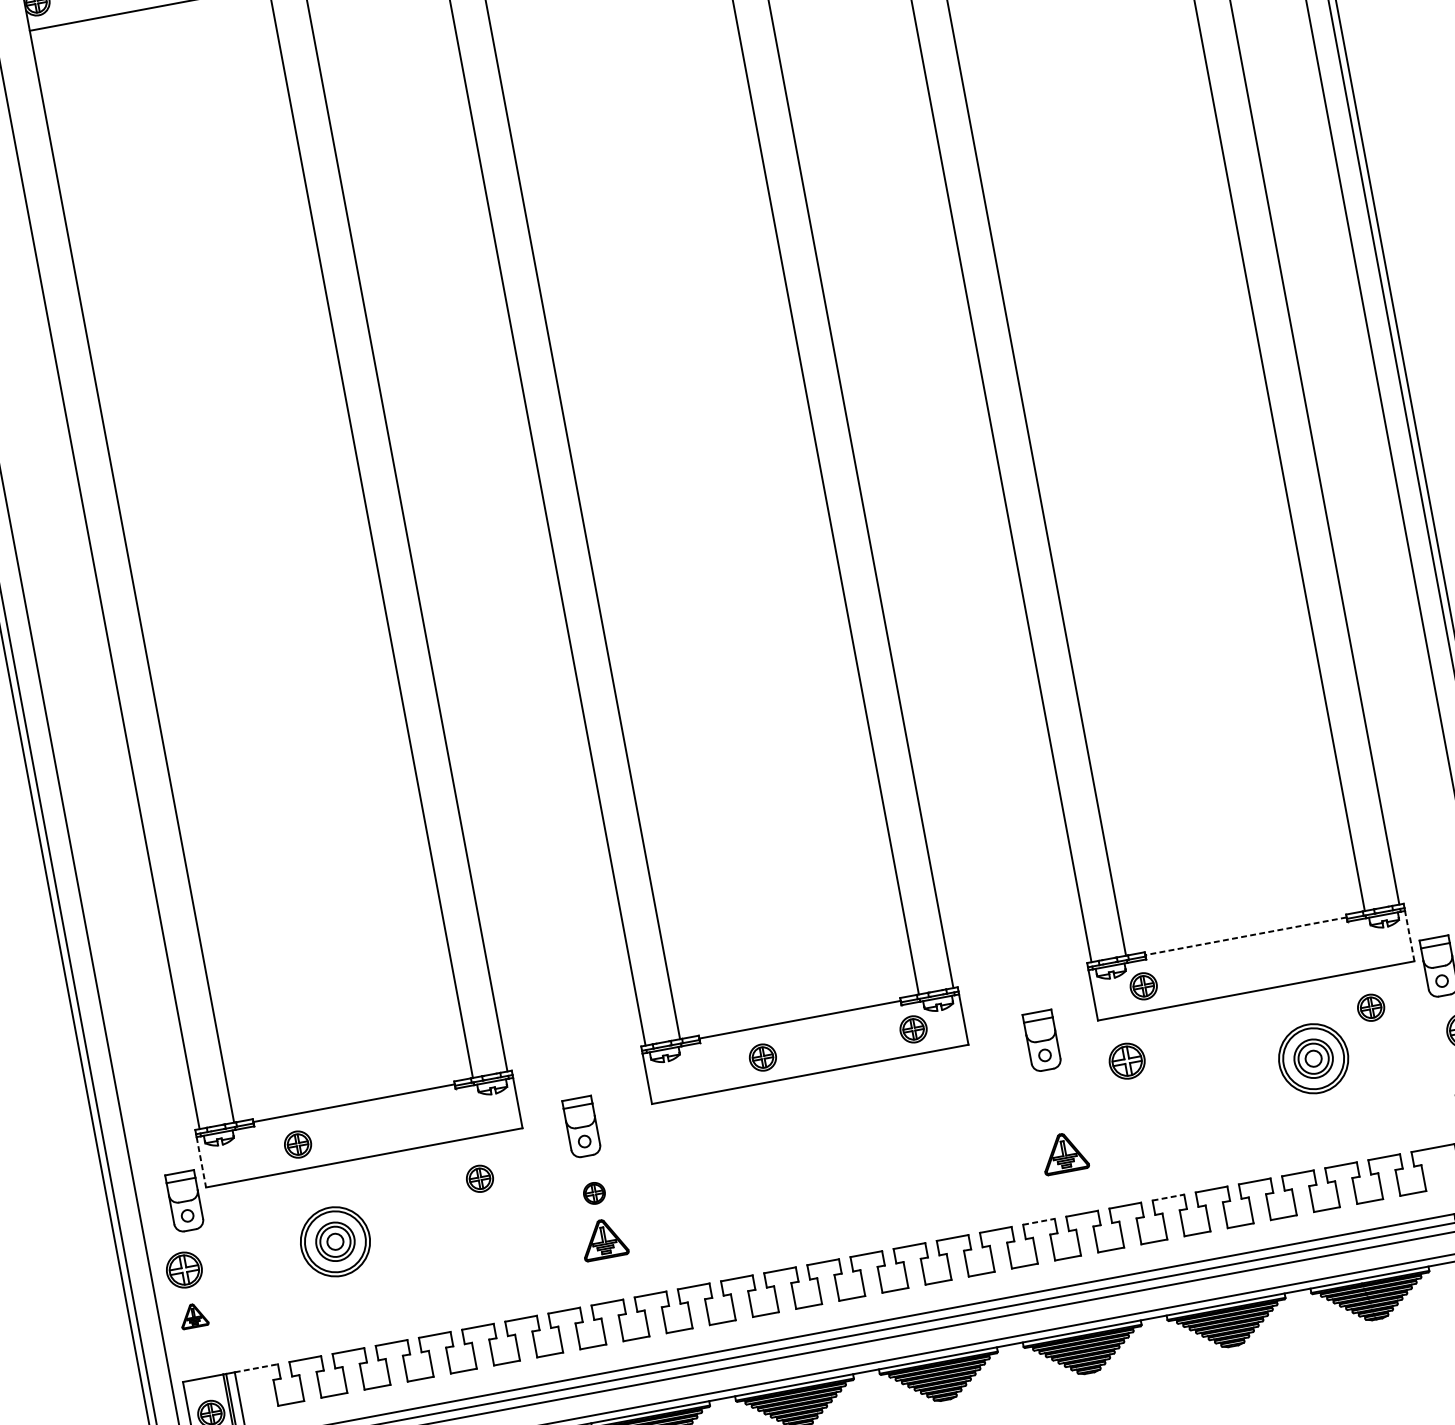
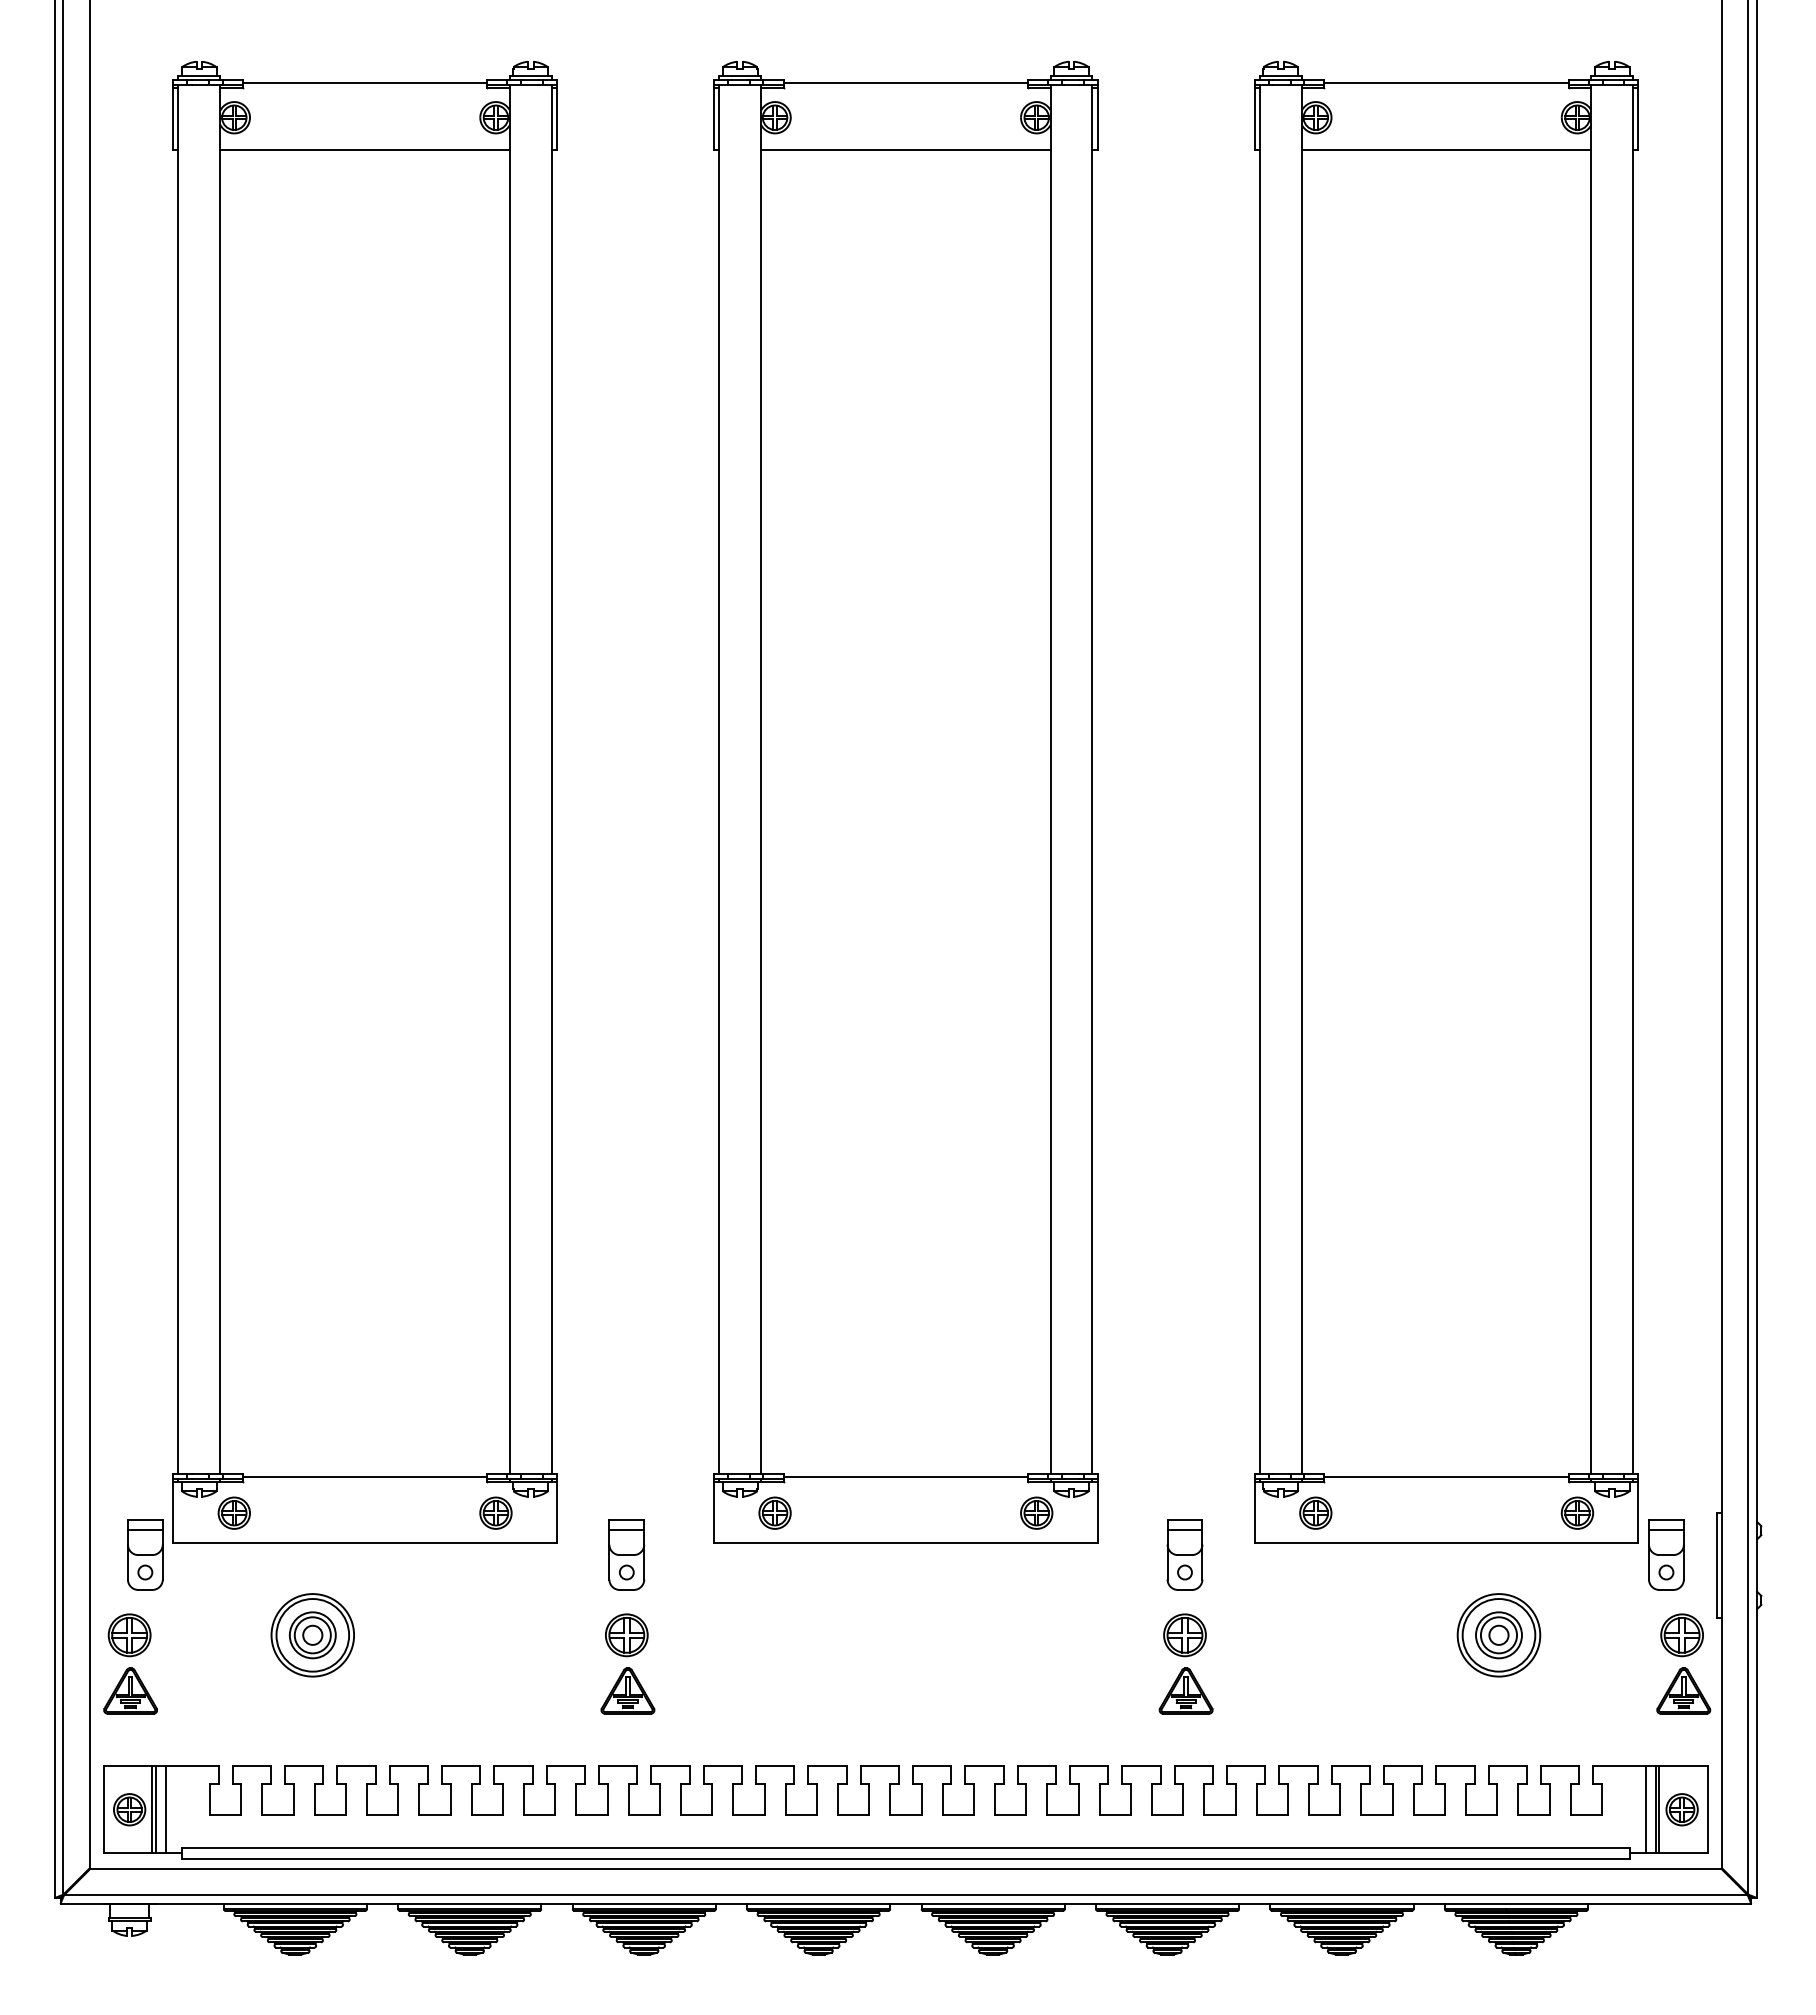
line: (1409, 935) -> (1638, 1512), dashed -> solid
line: (1246, 936) -> (1446, 1477), dashed -> solid
part: (1371, 1007) -> (1577, 1512), moved
part: (762, 1057) -> (774, 1512), moved
part: (1126, 1061) -> (1184, 1635), moved
part: (297, 1144) -> (233, 1512), moved
line: (201, 1162) -> (173, 1512), dashed -> solid
part: (479, 1178) -> (495, 1512), moved
part: (594, 1193) -> (626, 1635), size x1.67
line: (1168, 1197) -> (1298, 1766), dashed -> solid
line: (1039, 1222) -> (1141, 1766), dashed -> solid
part: (193, 1315) -> (130, 1690), size x1.67
line: (256, 1368) -> (192, 1766), dashed -> solid

